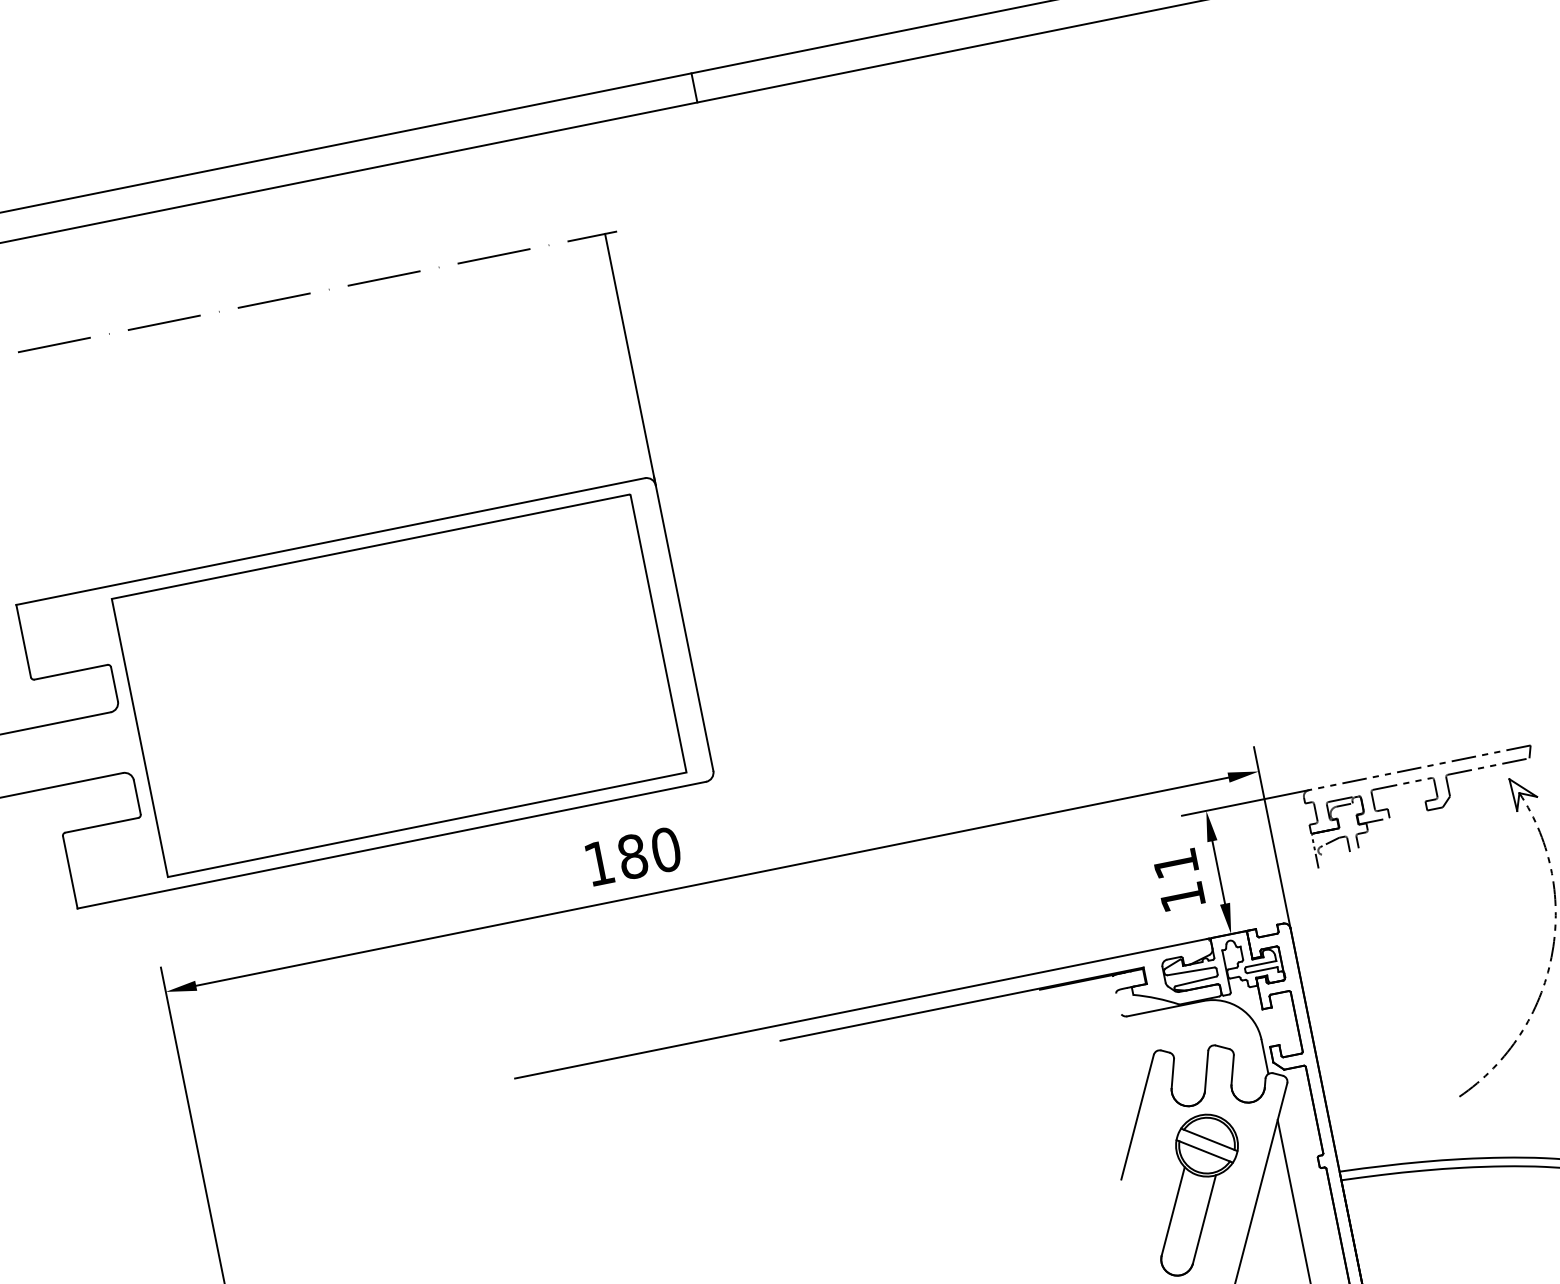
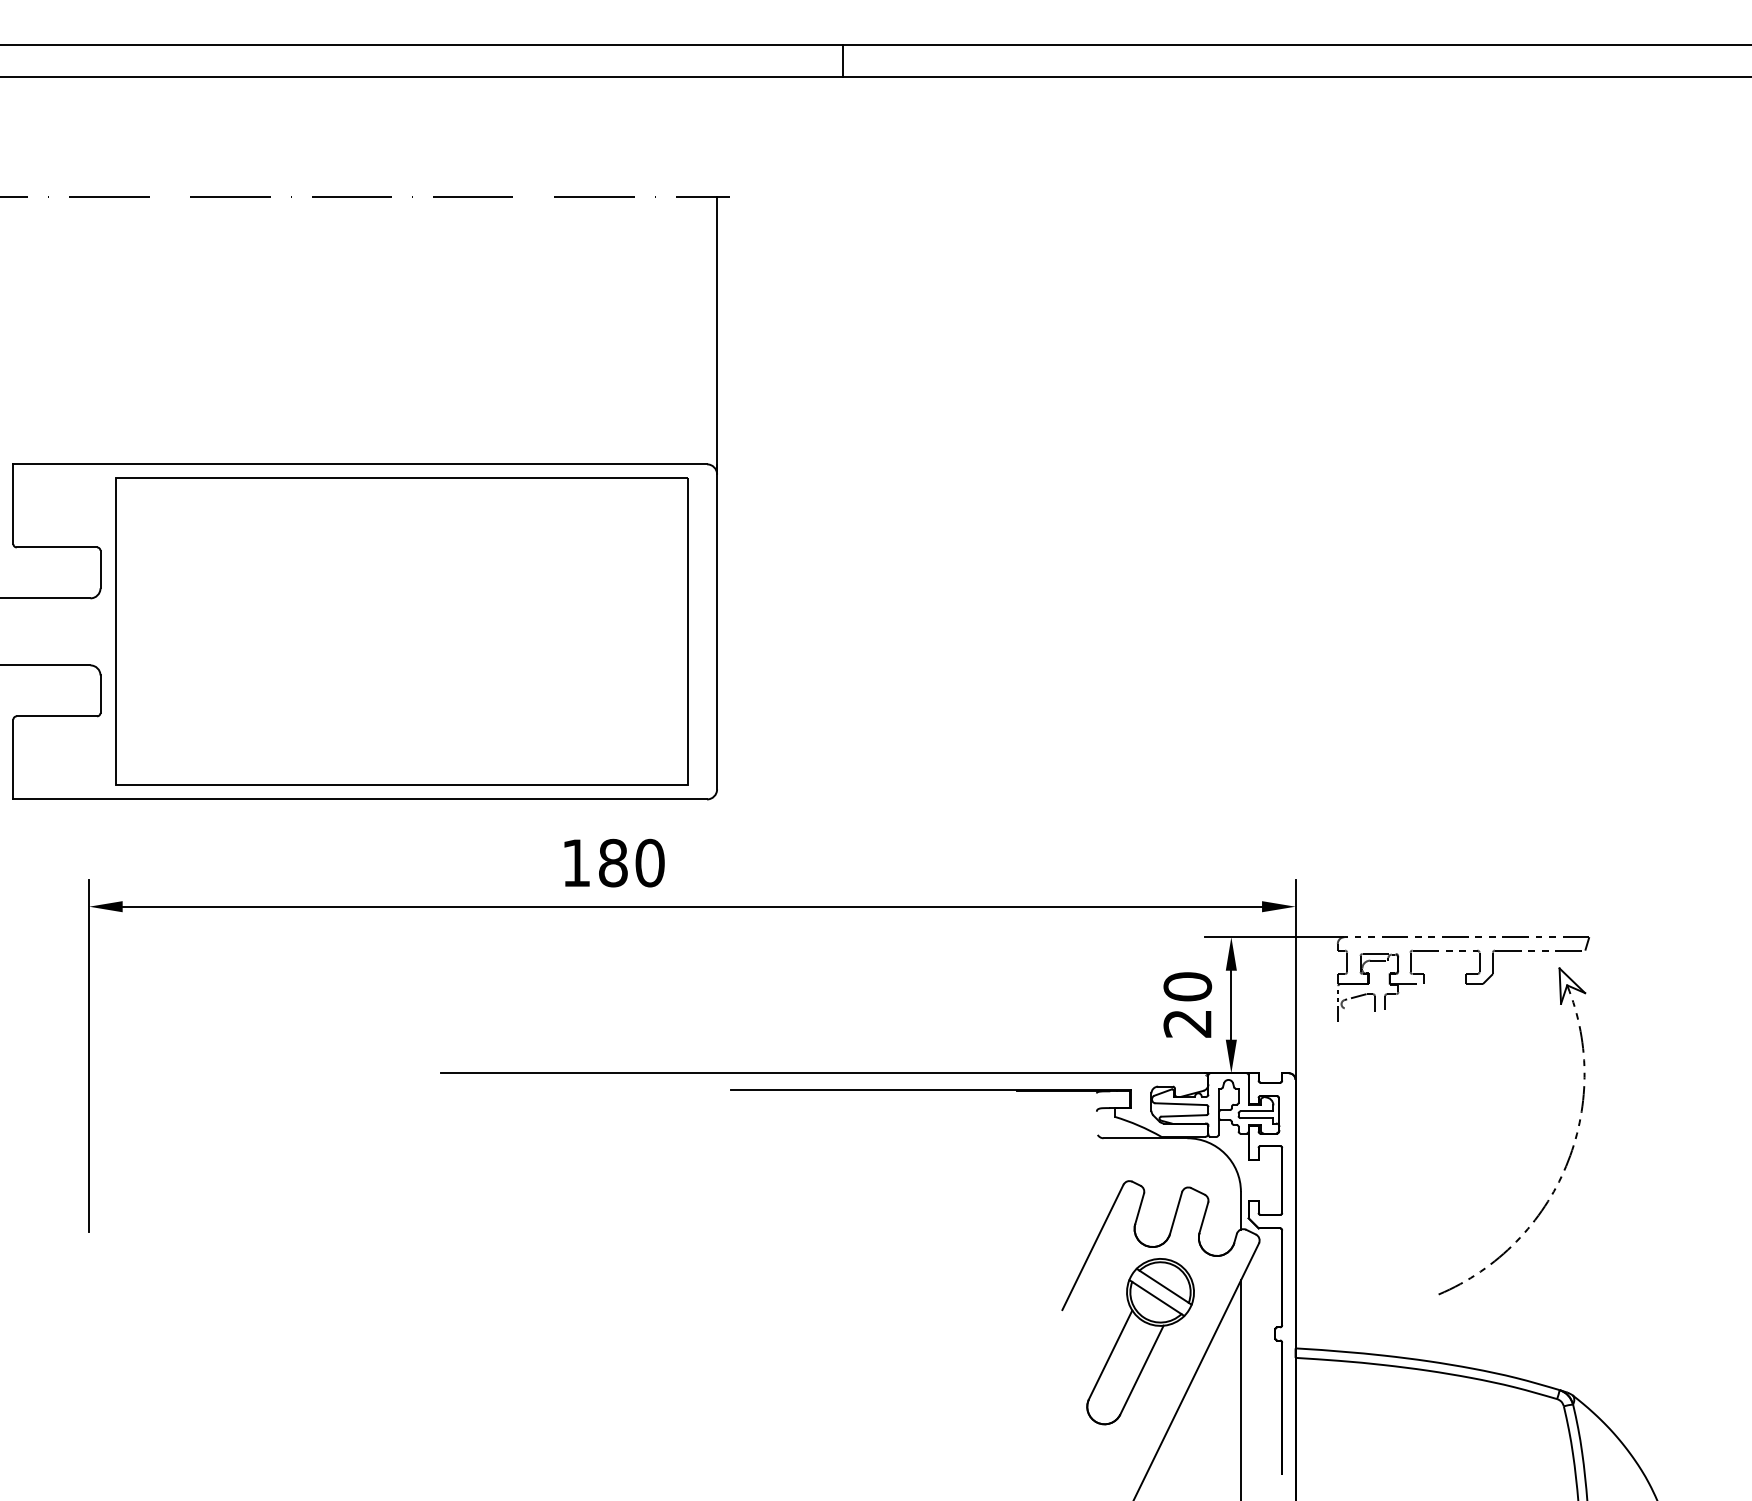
text: (1178, 879) -> (1187, 1004), 11 -> 20

